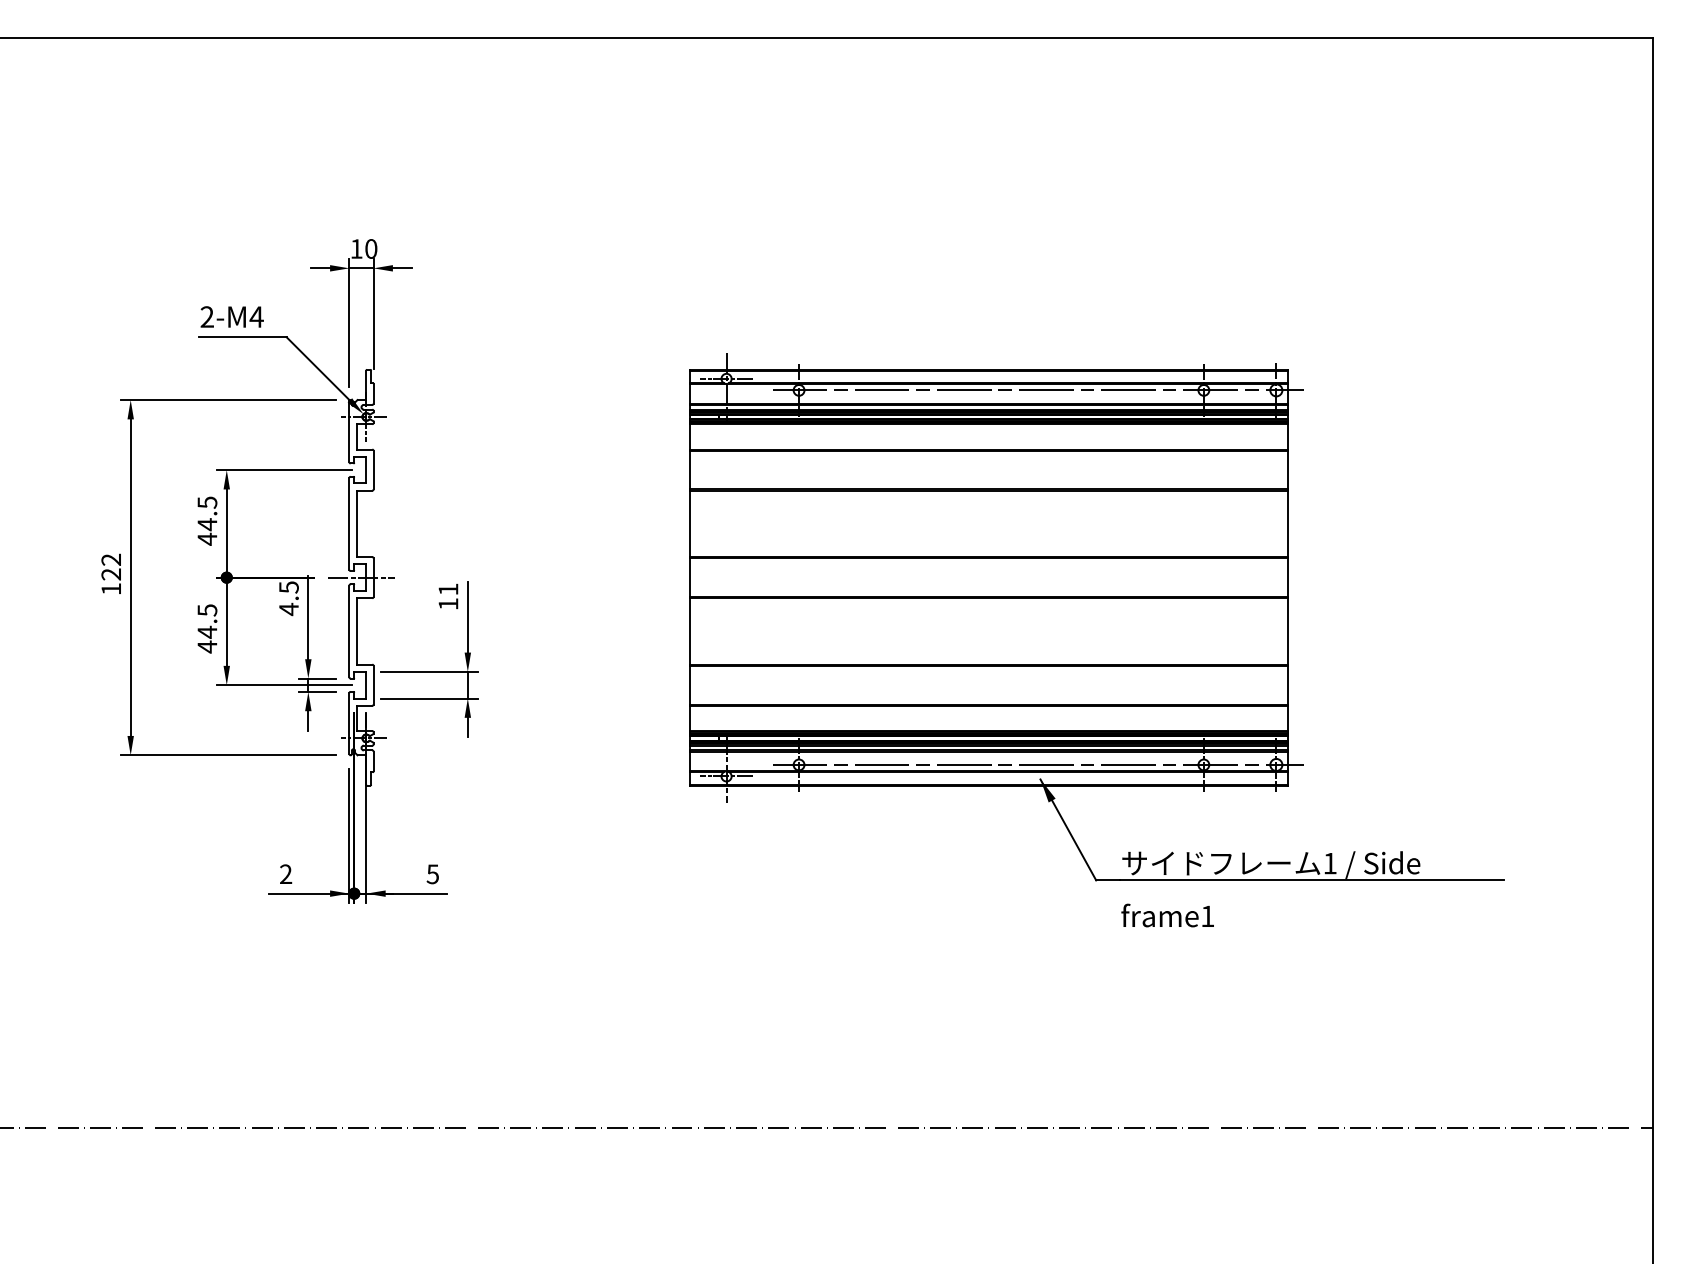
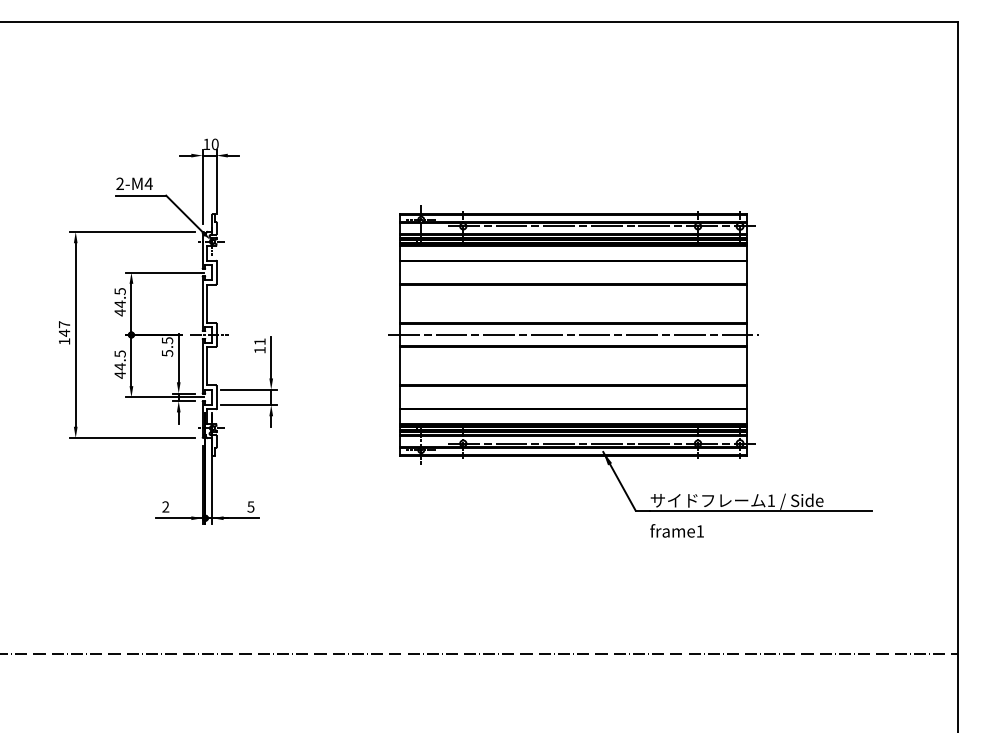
text: (111, 566) -> (64, 328), 122 -> 147
line: (989, 576) -> (573, 334), added
text: (288, 609) -> (167, 353), 4.5 -> 5.5

